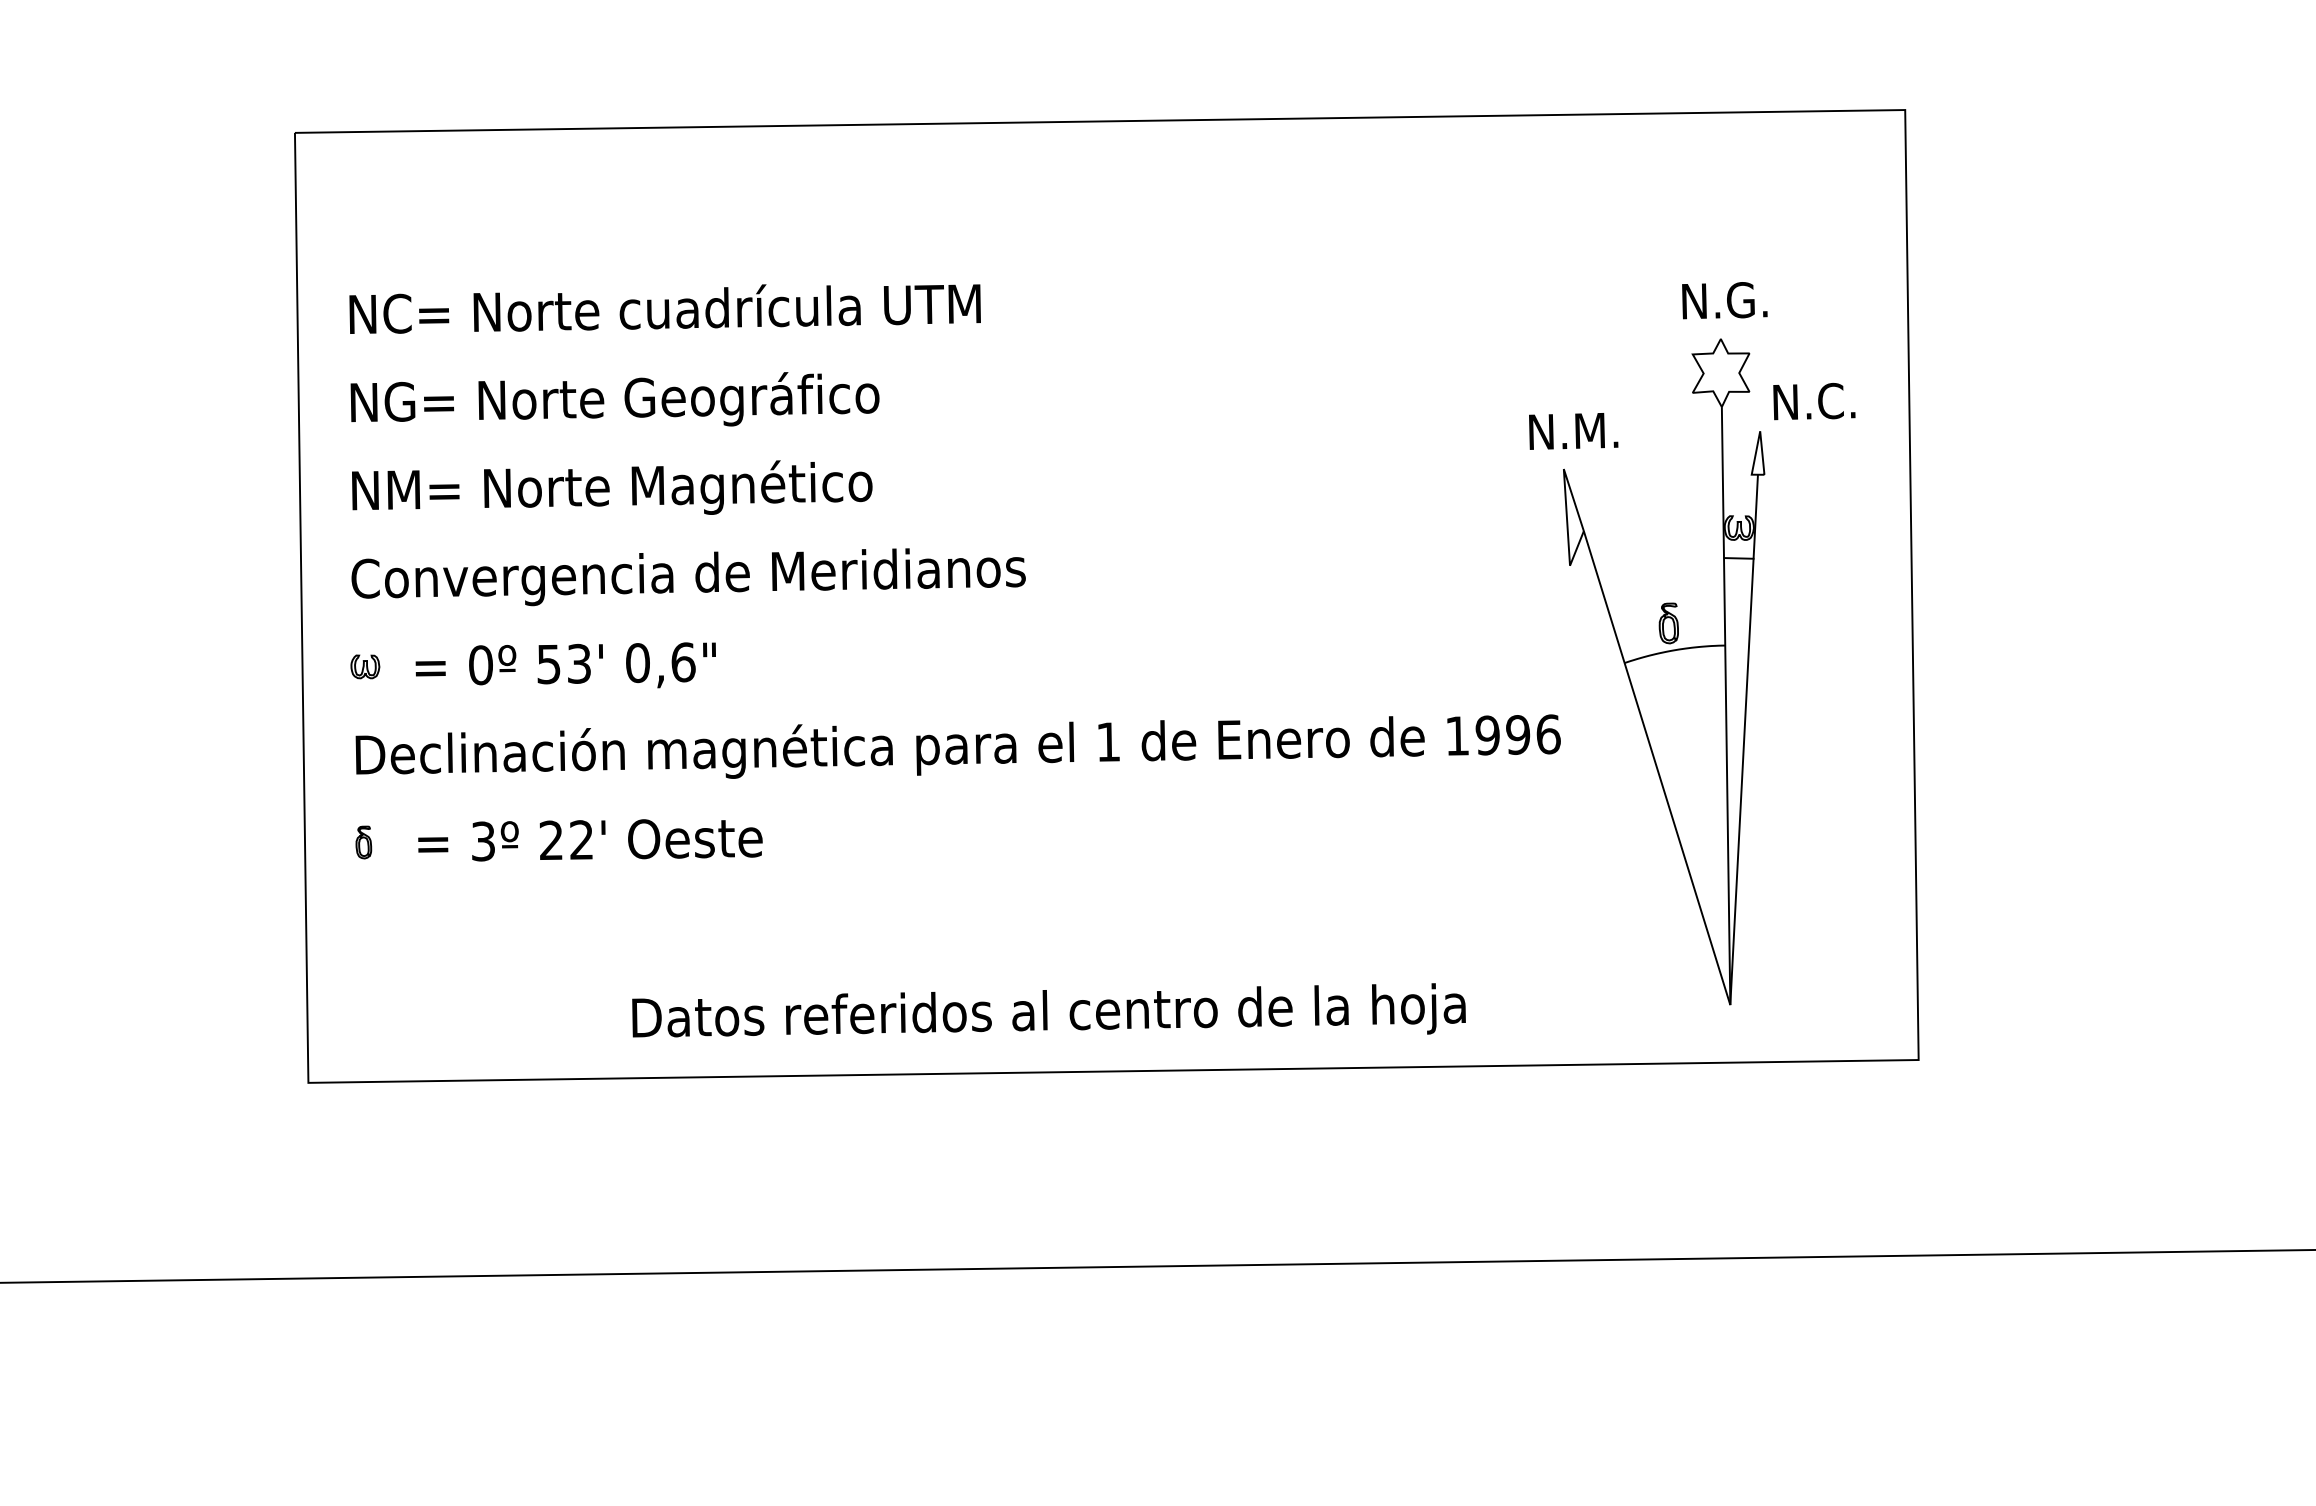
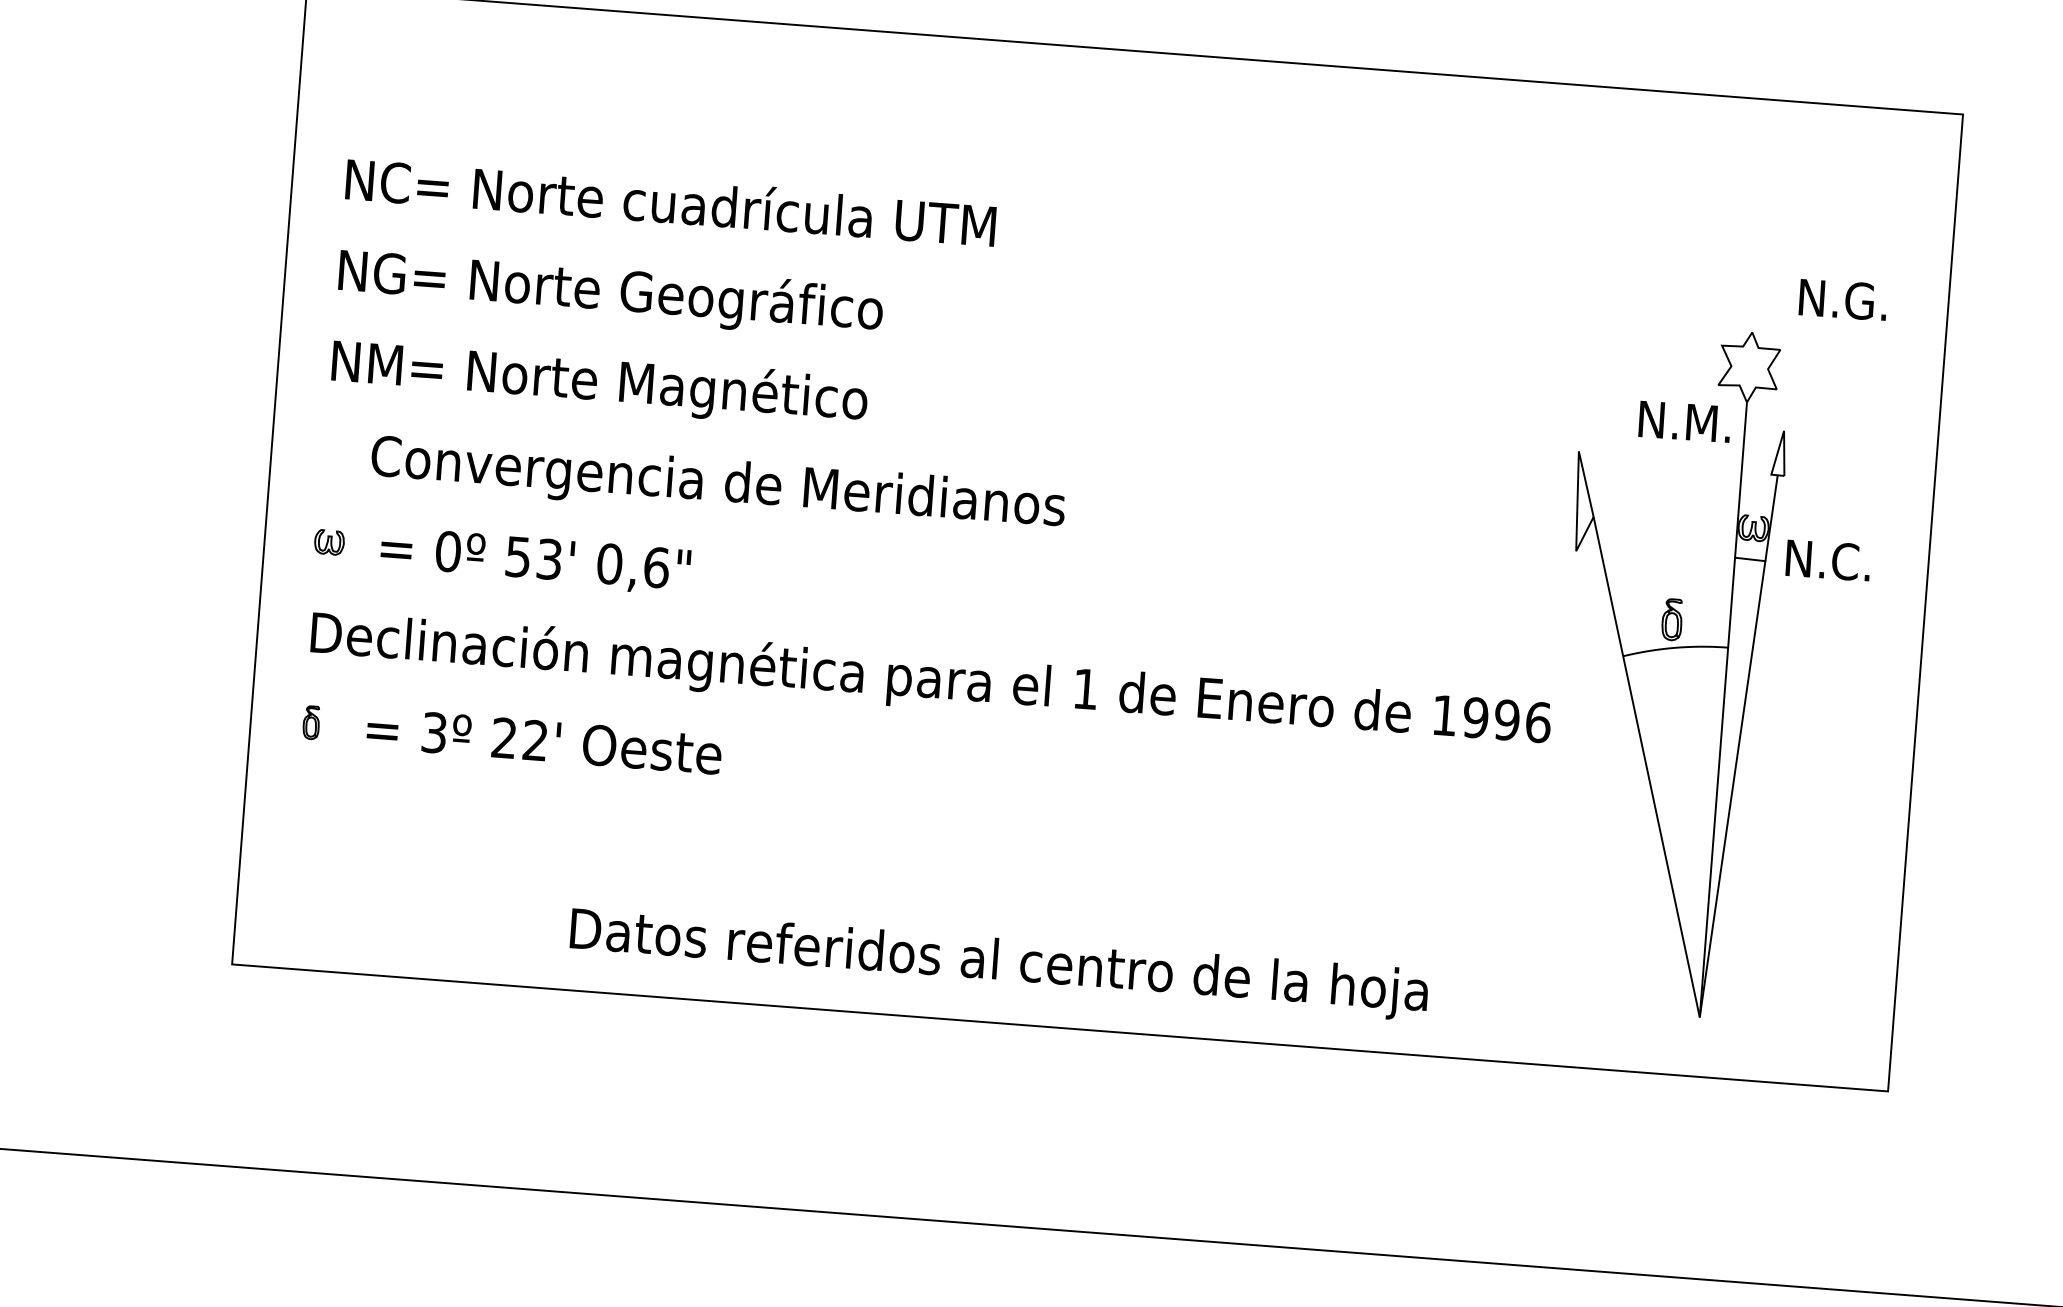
text: (1724, 300) -> (1842, 299), moved
text: (1814, 401) -> (1828, 560), moved
text: (1573, 431) -> (1684, 422), moved
text: (688, 577) -> (717, 485), moved

